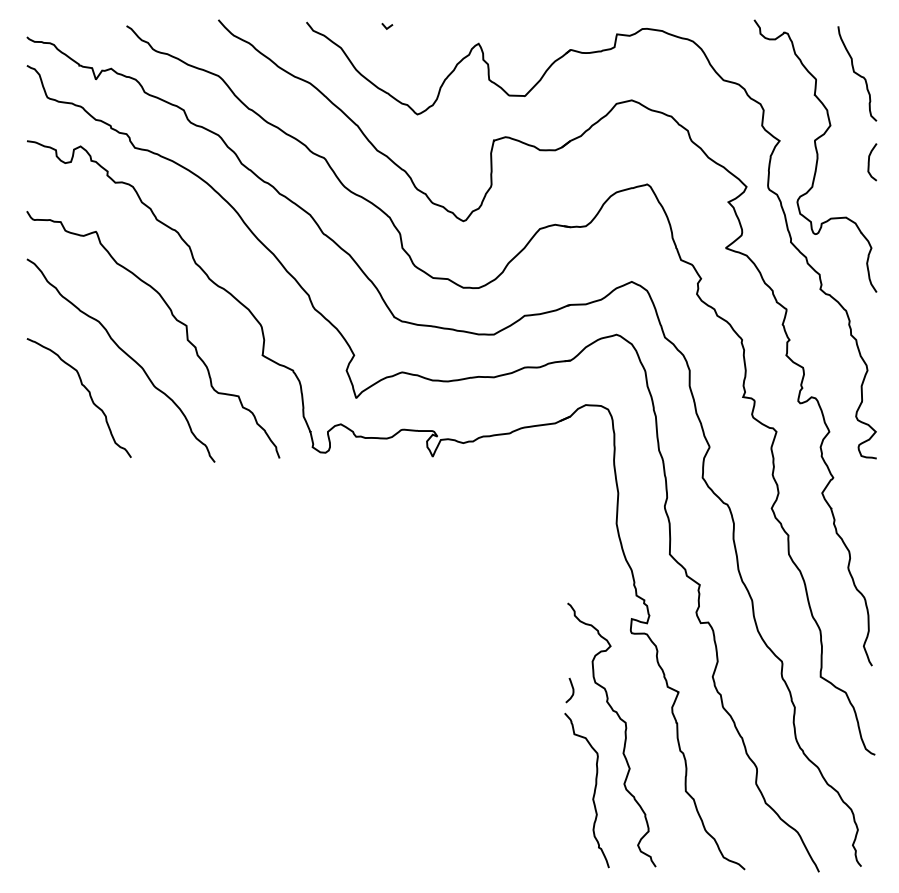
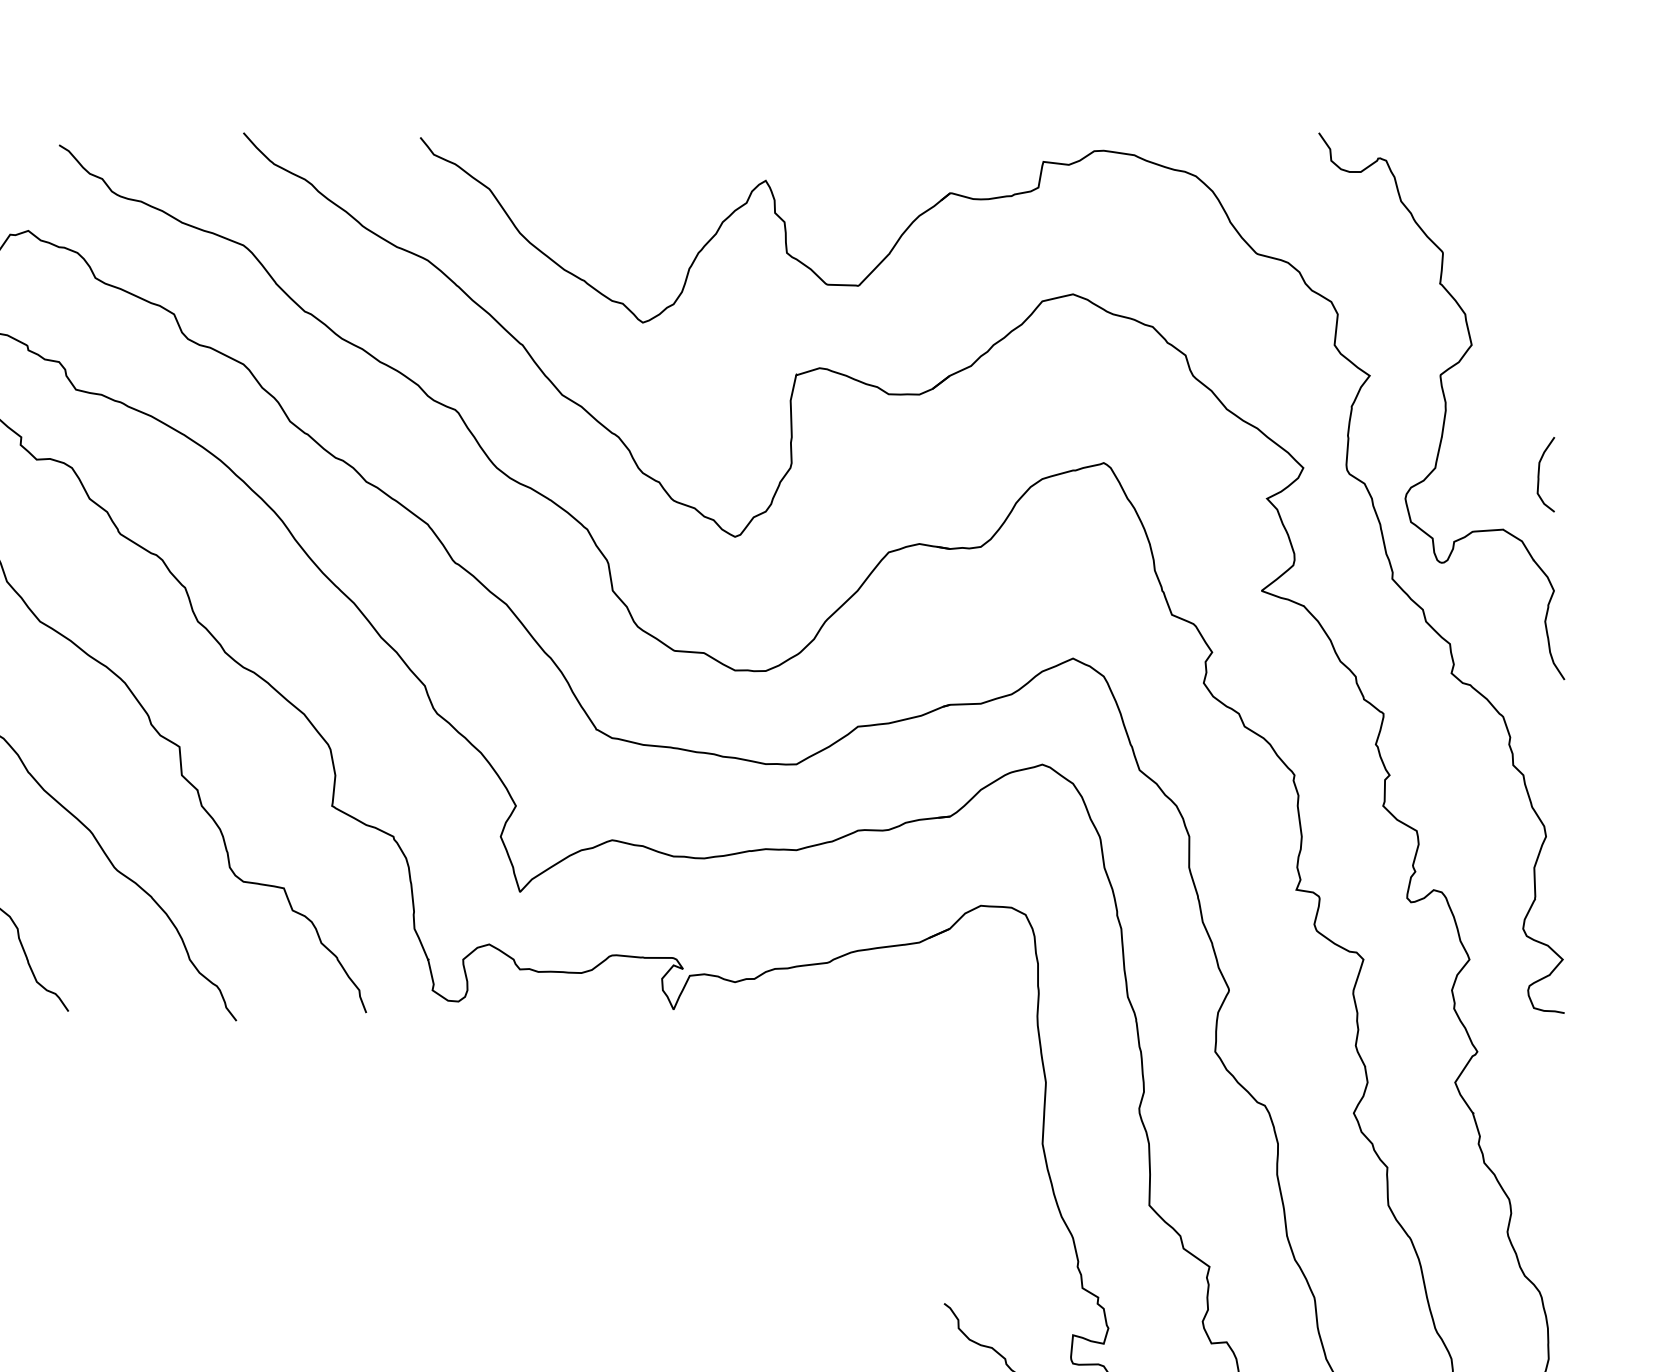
line: (388, 26) -> (584, 146), removed
curve: (857, 73) -> (1525, 240), removed
curve: (869, 162) -> (1540, 475), moved

